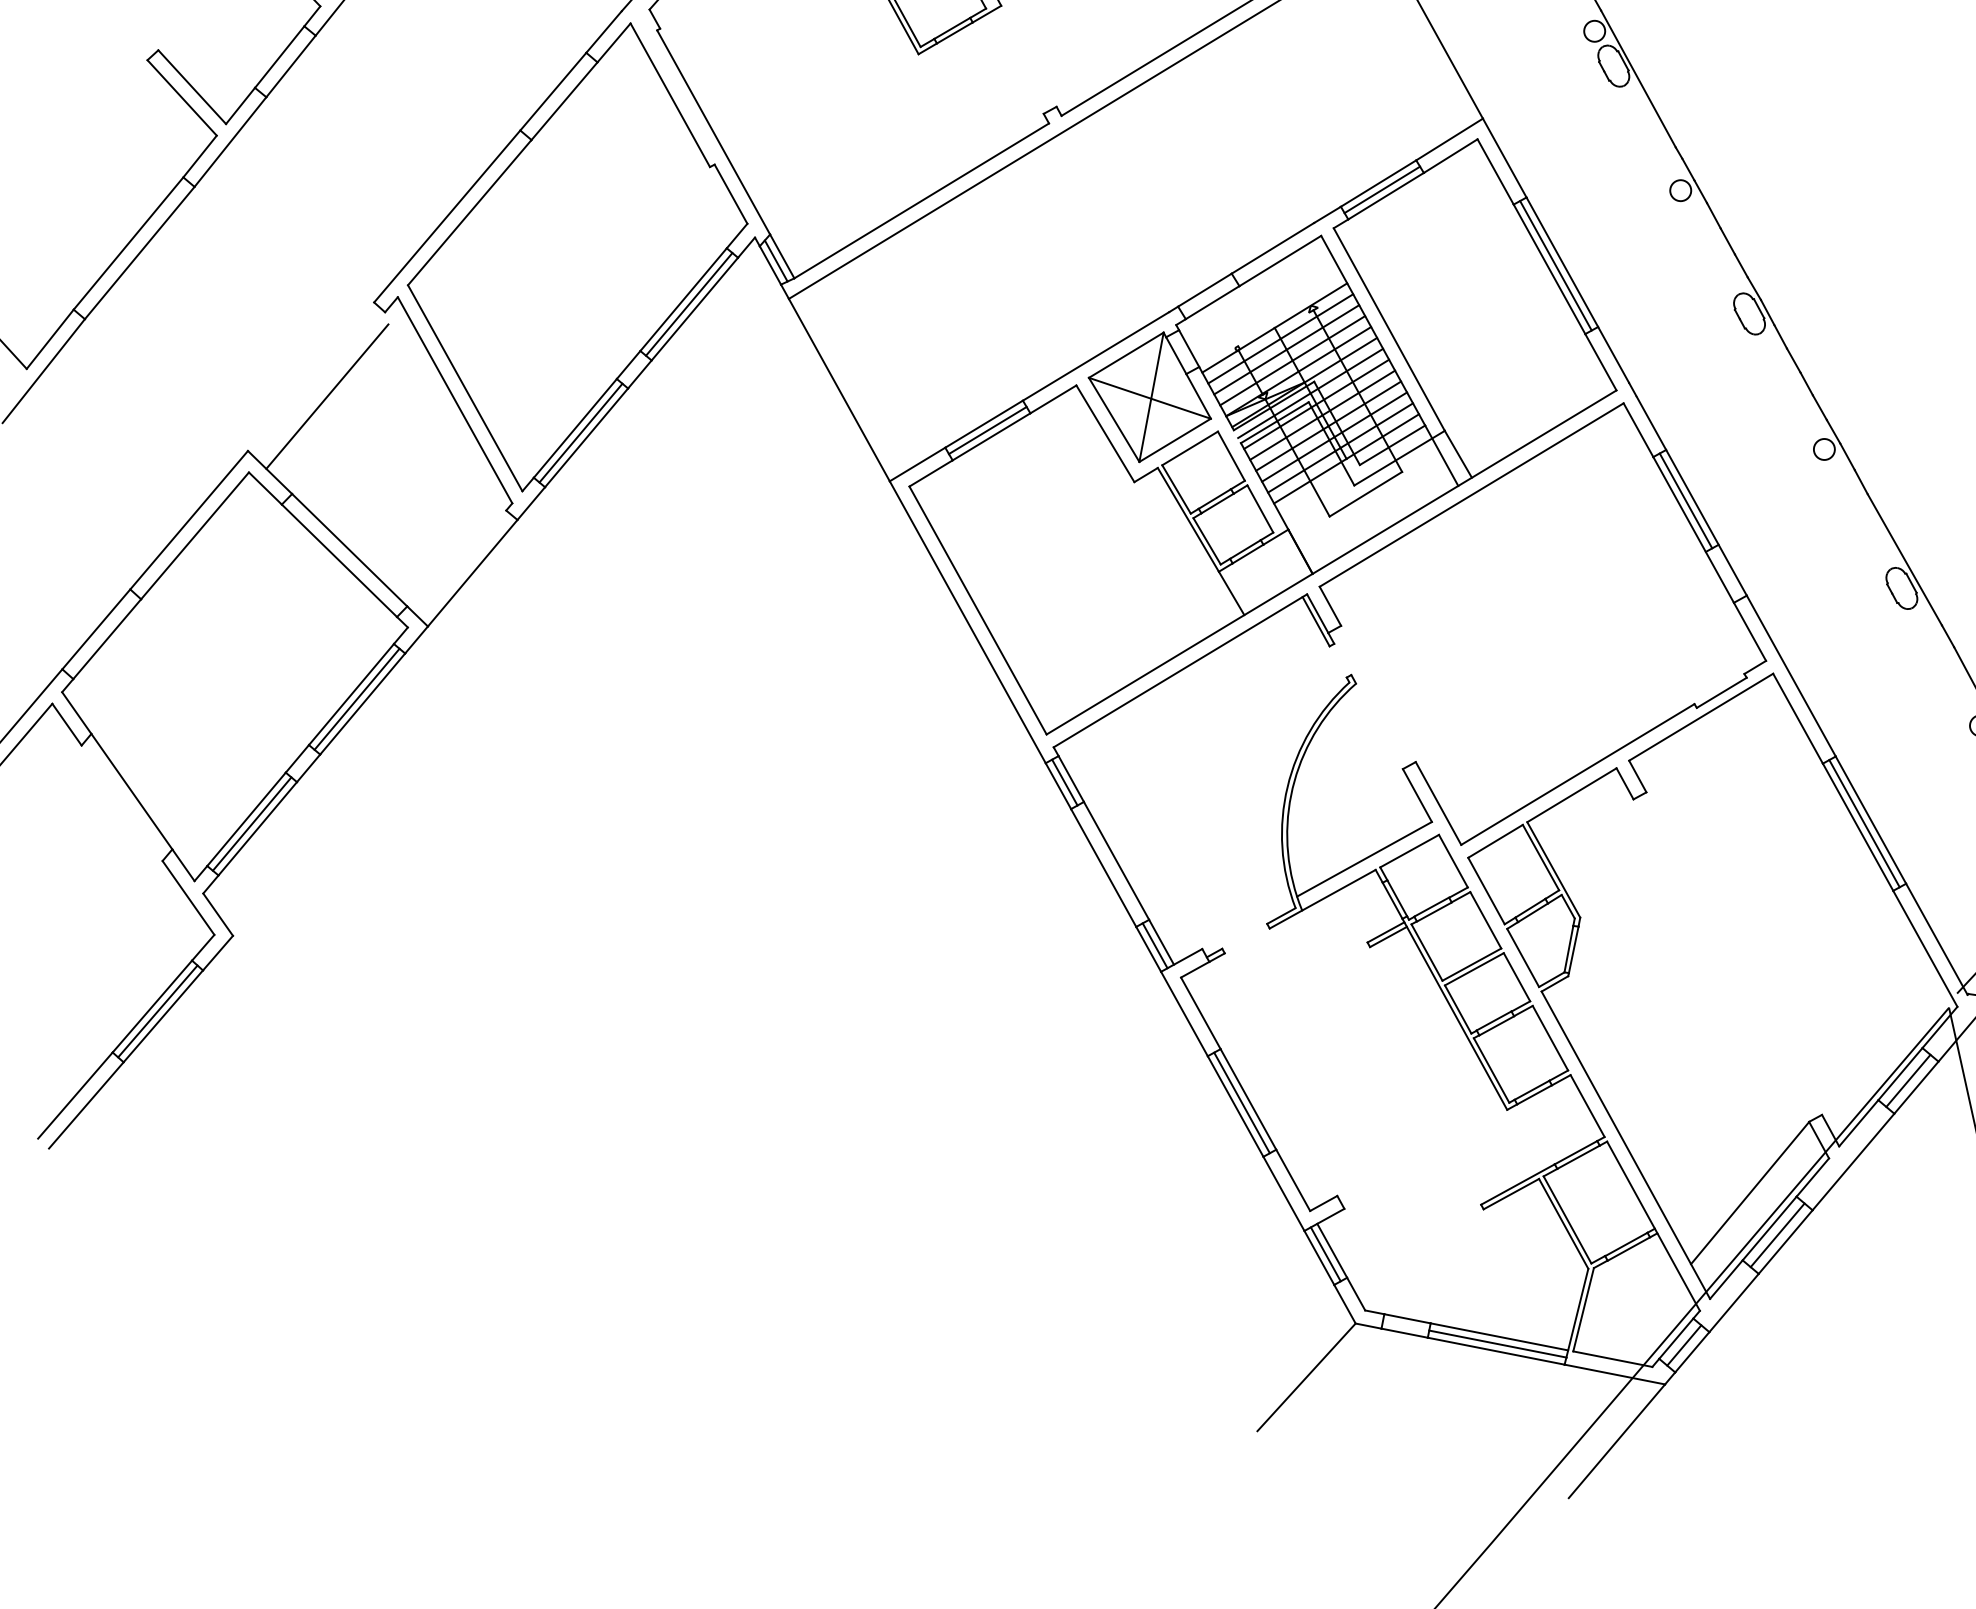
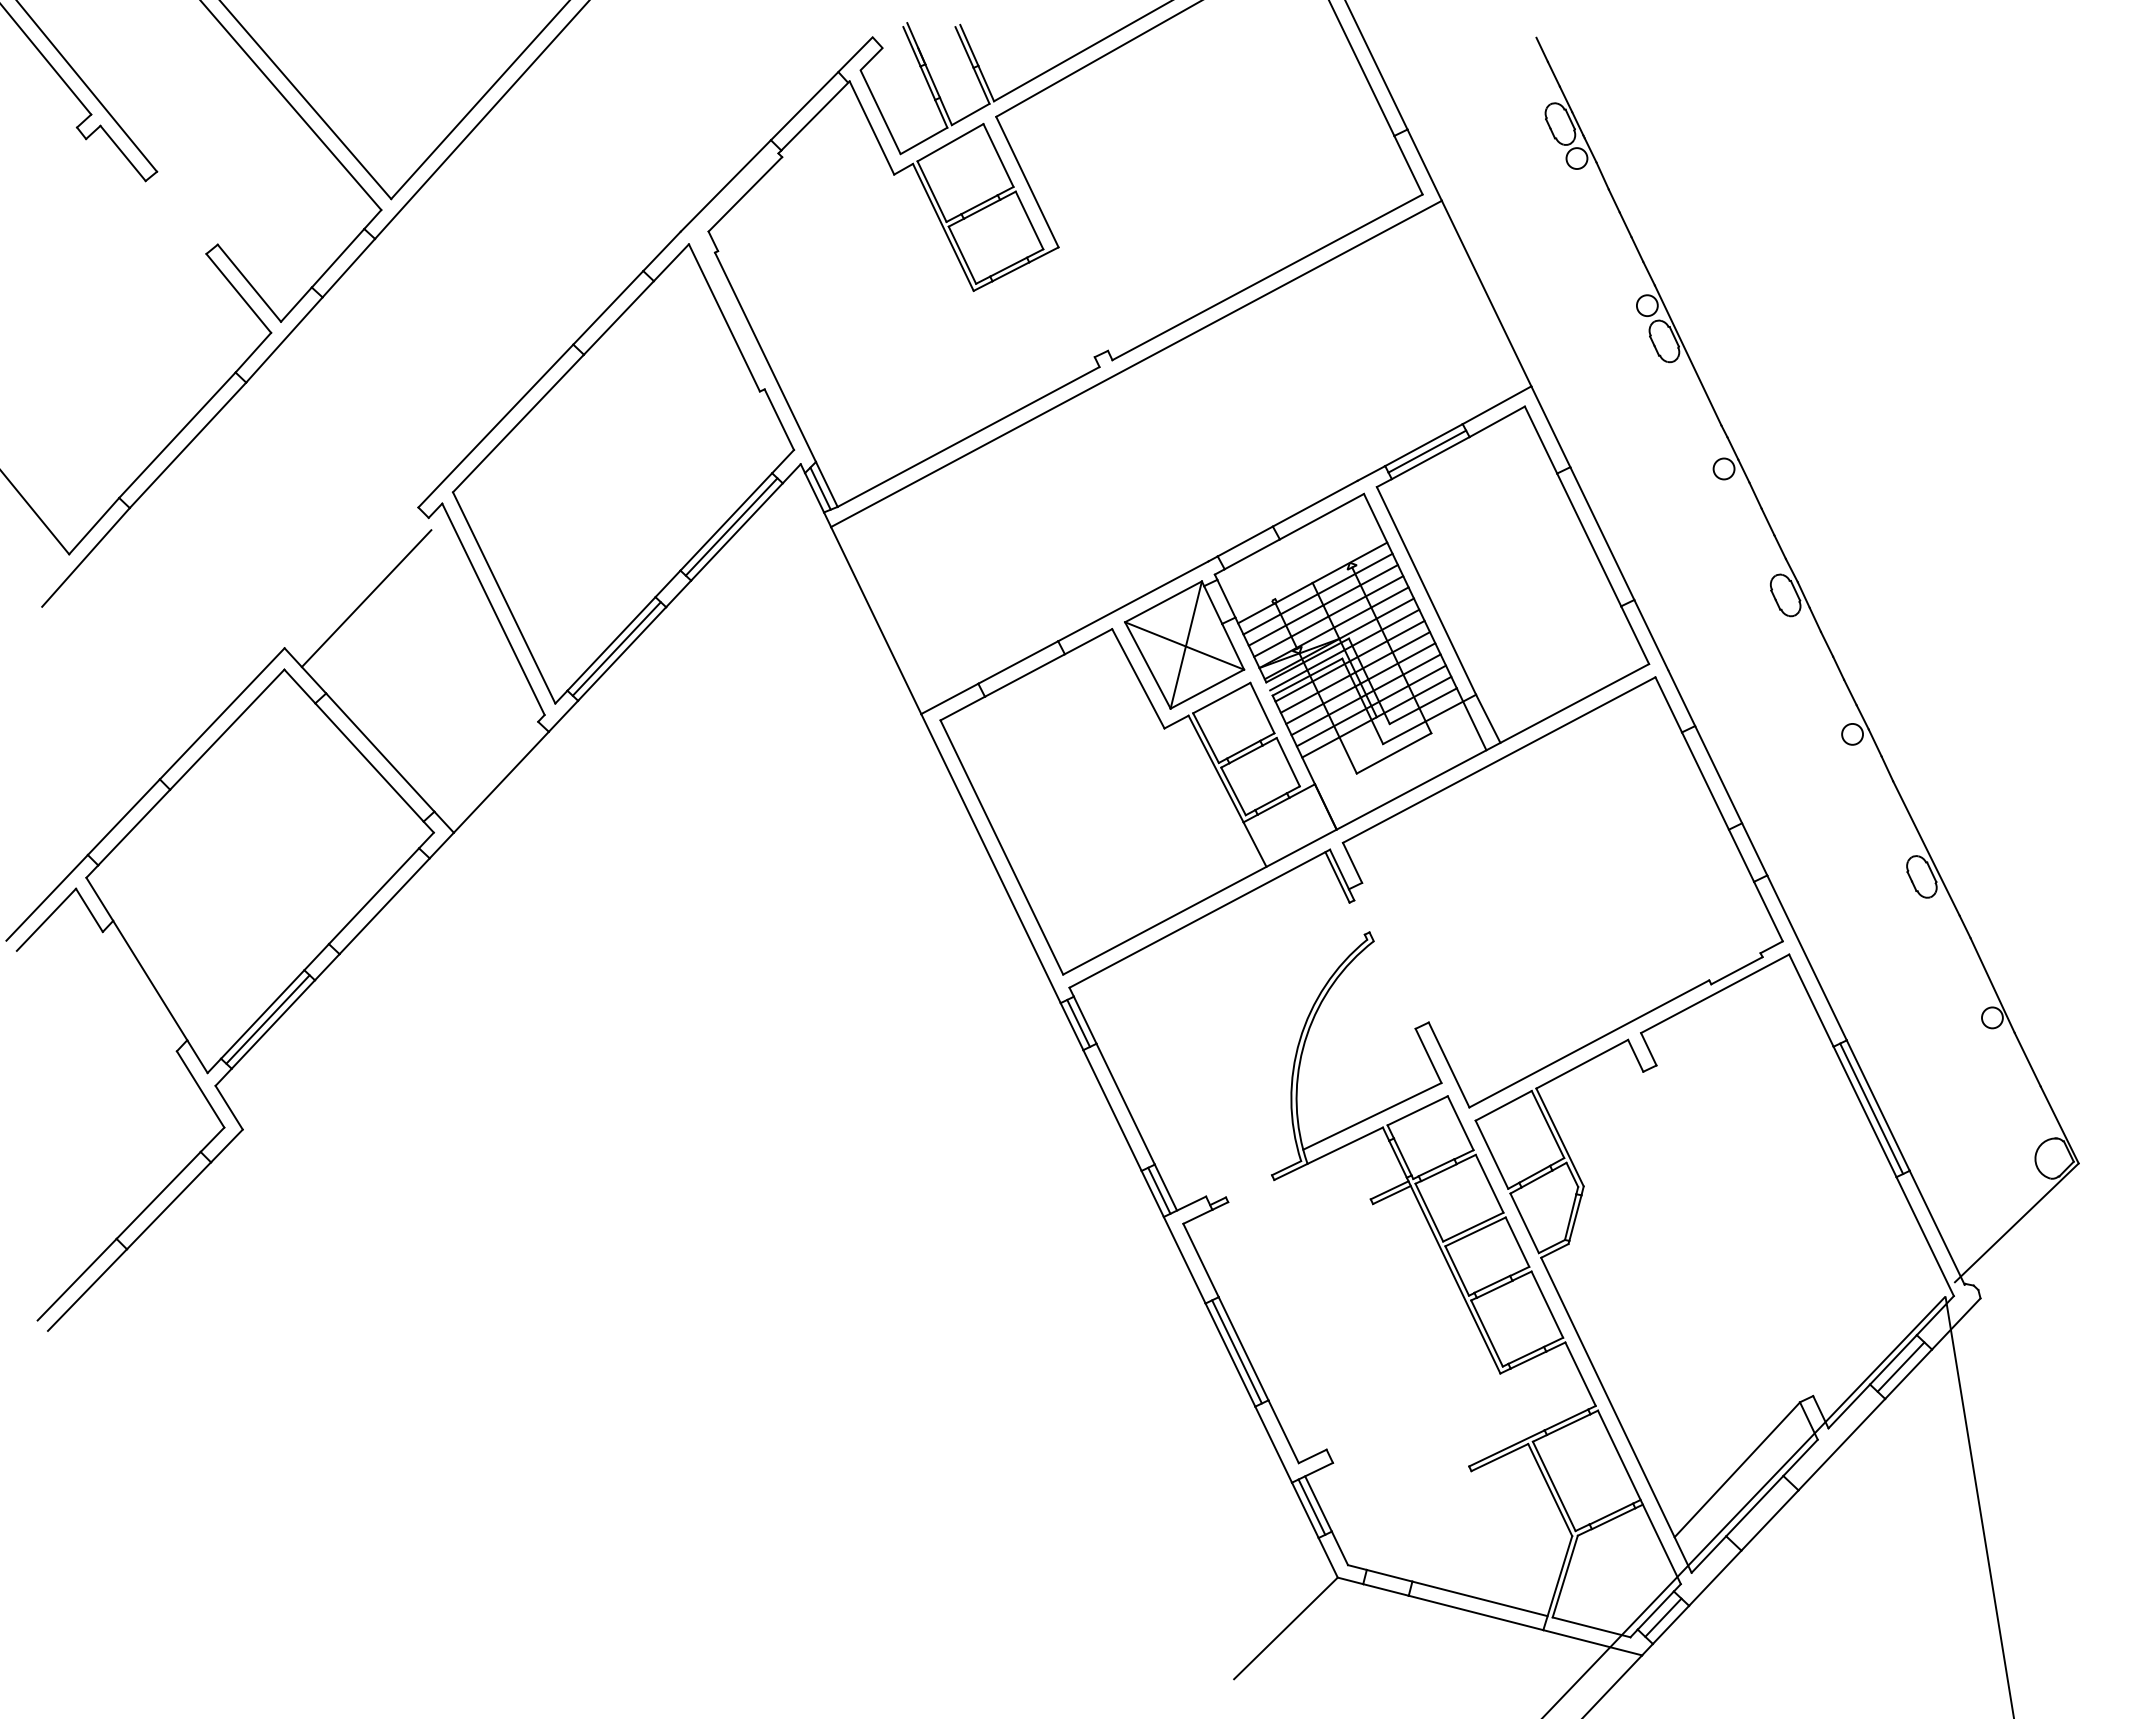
line: (1555, 265) -> (1595, 536), removed
line: (987, 430) -> (1021, 668), removed
line: (1685, 500) -> (1711, 777), removed
line: (357, 699) -> (379, 901), removed
line: (157, 1011) -> (163, 1200), removed
line: (1776, 1235) -> (1761, 1513), removed
line: (1497, 1343) -> (1477, 1605), removed

